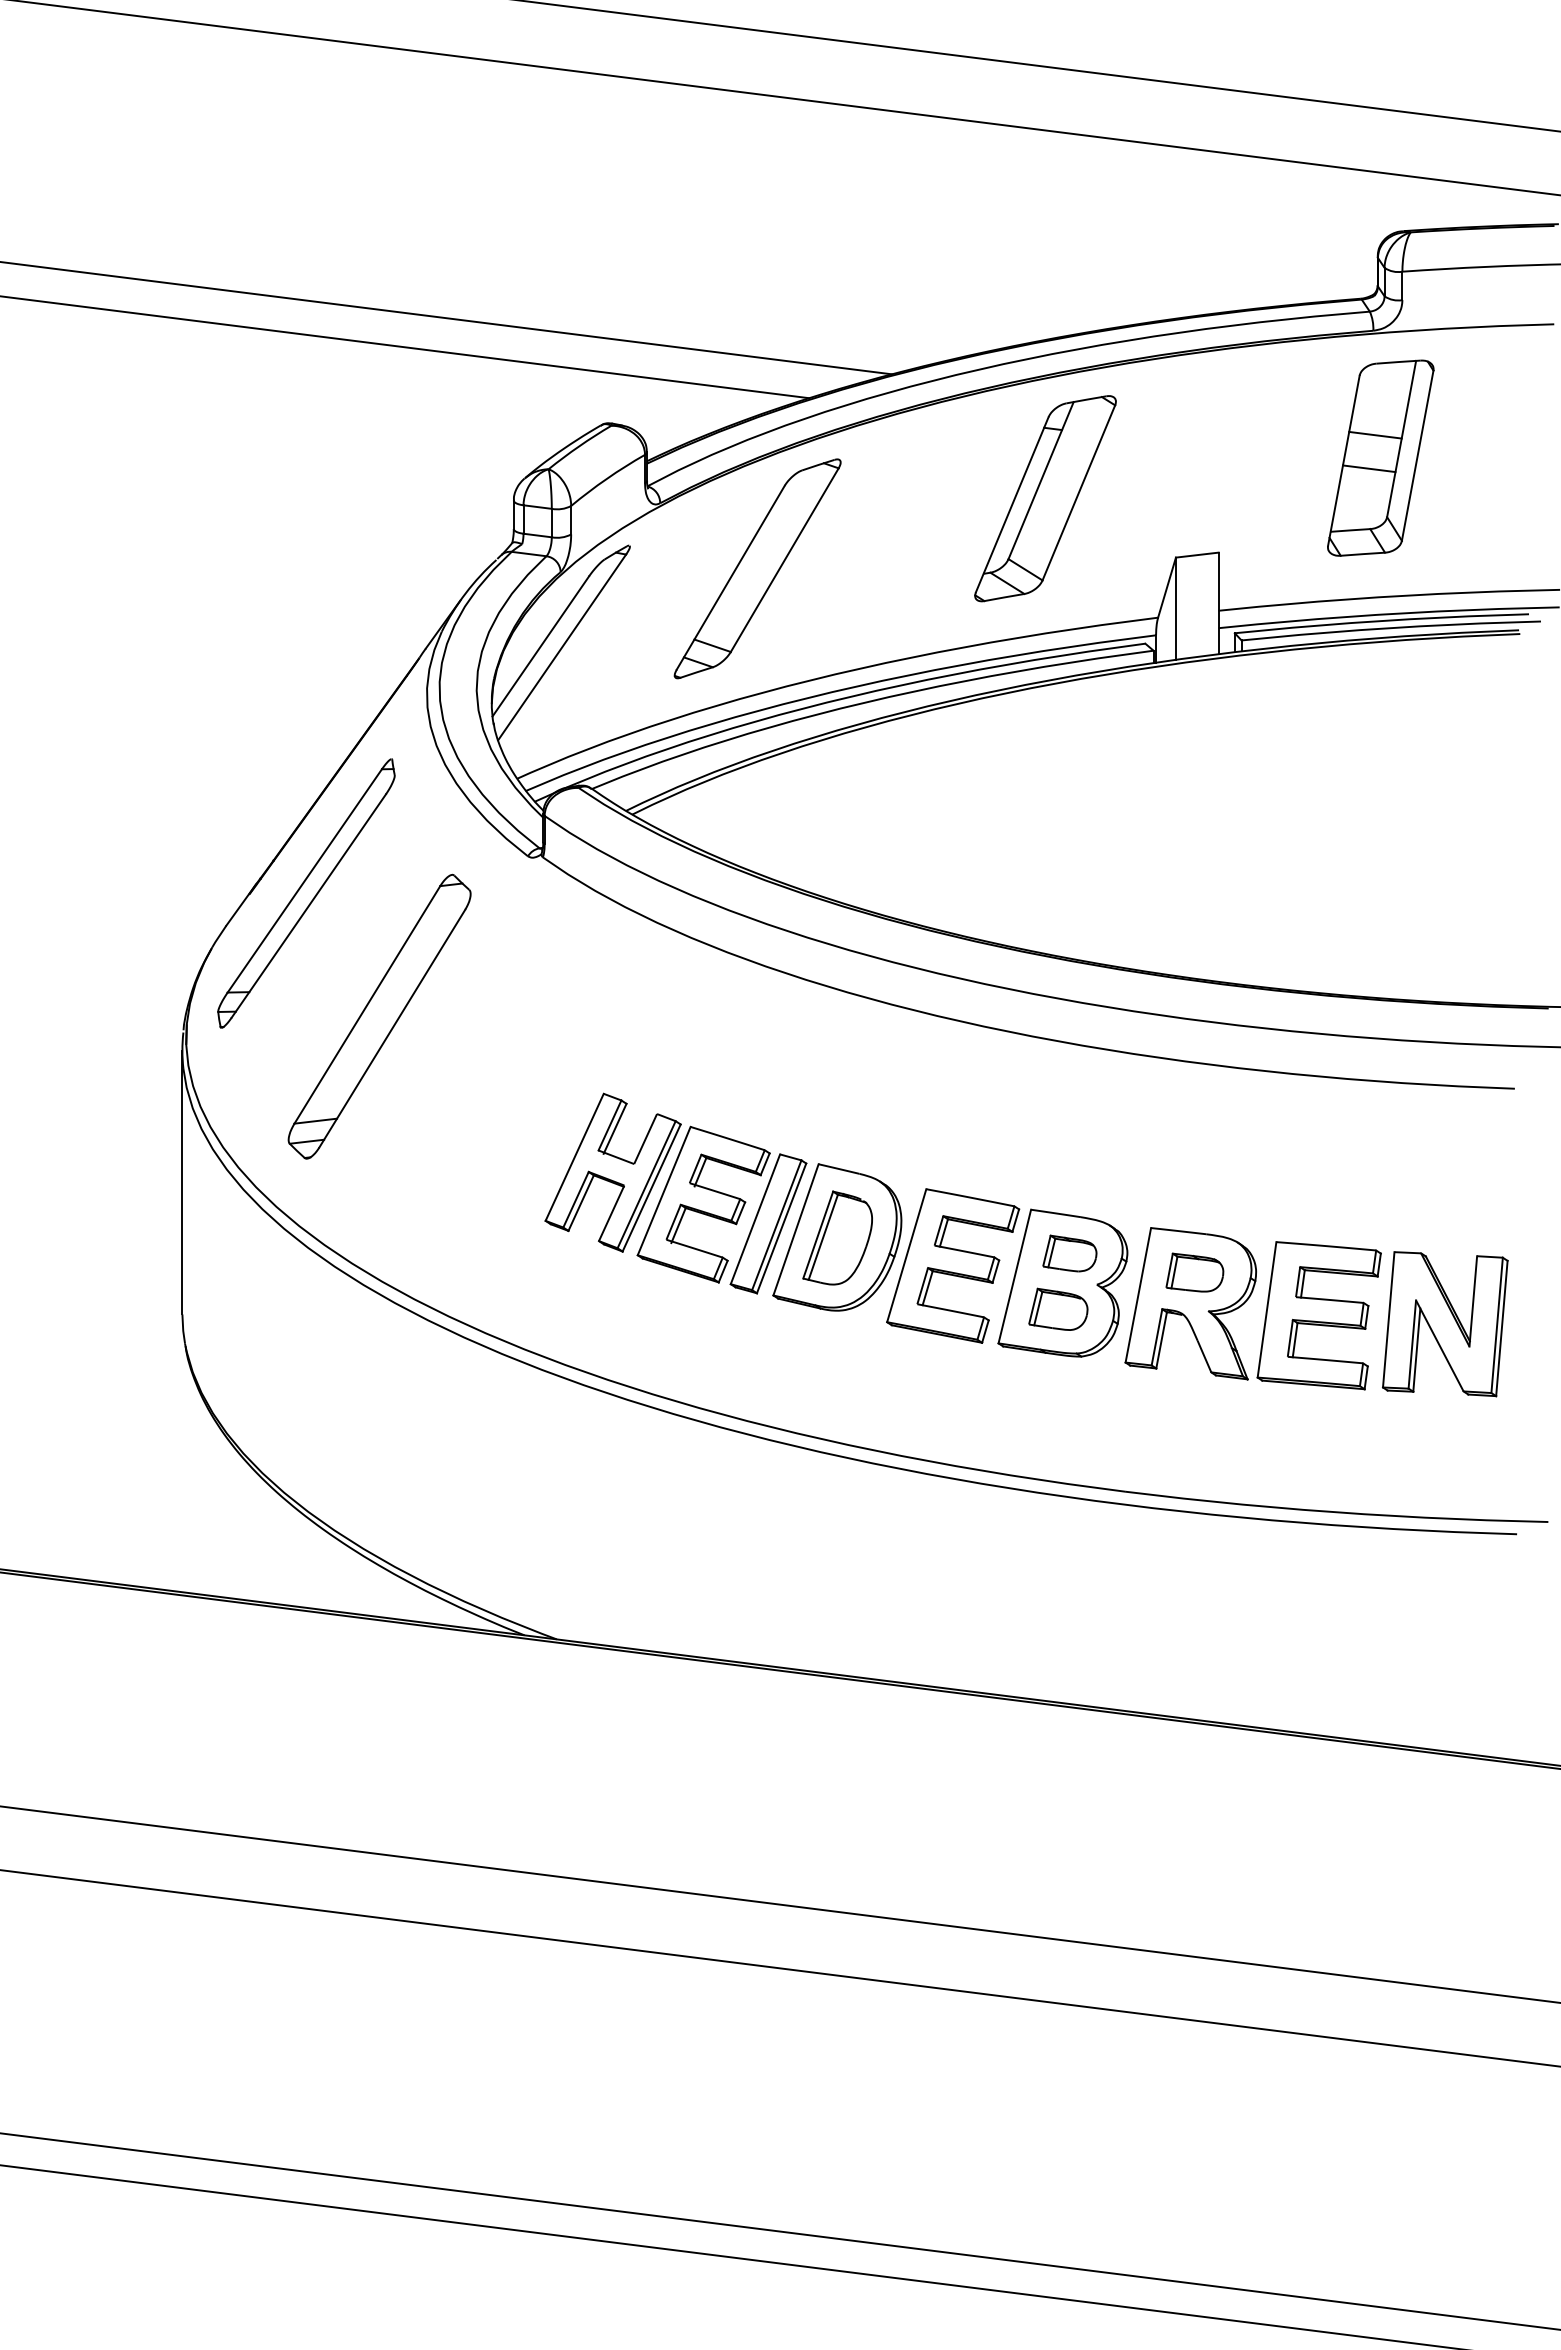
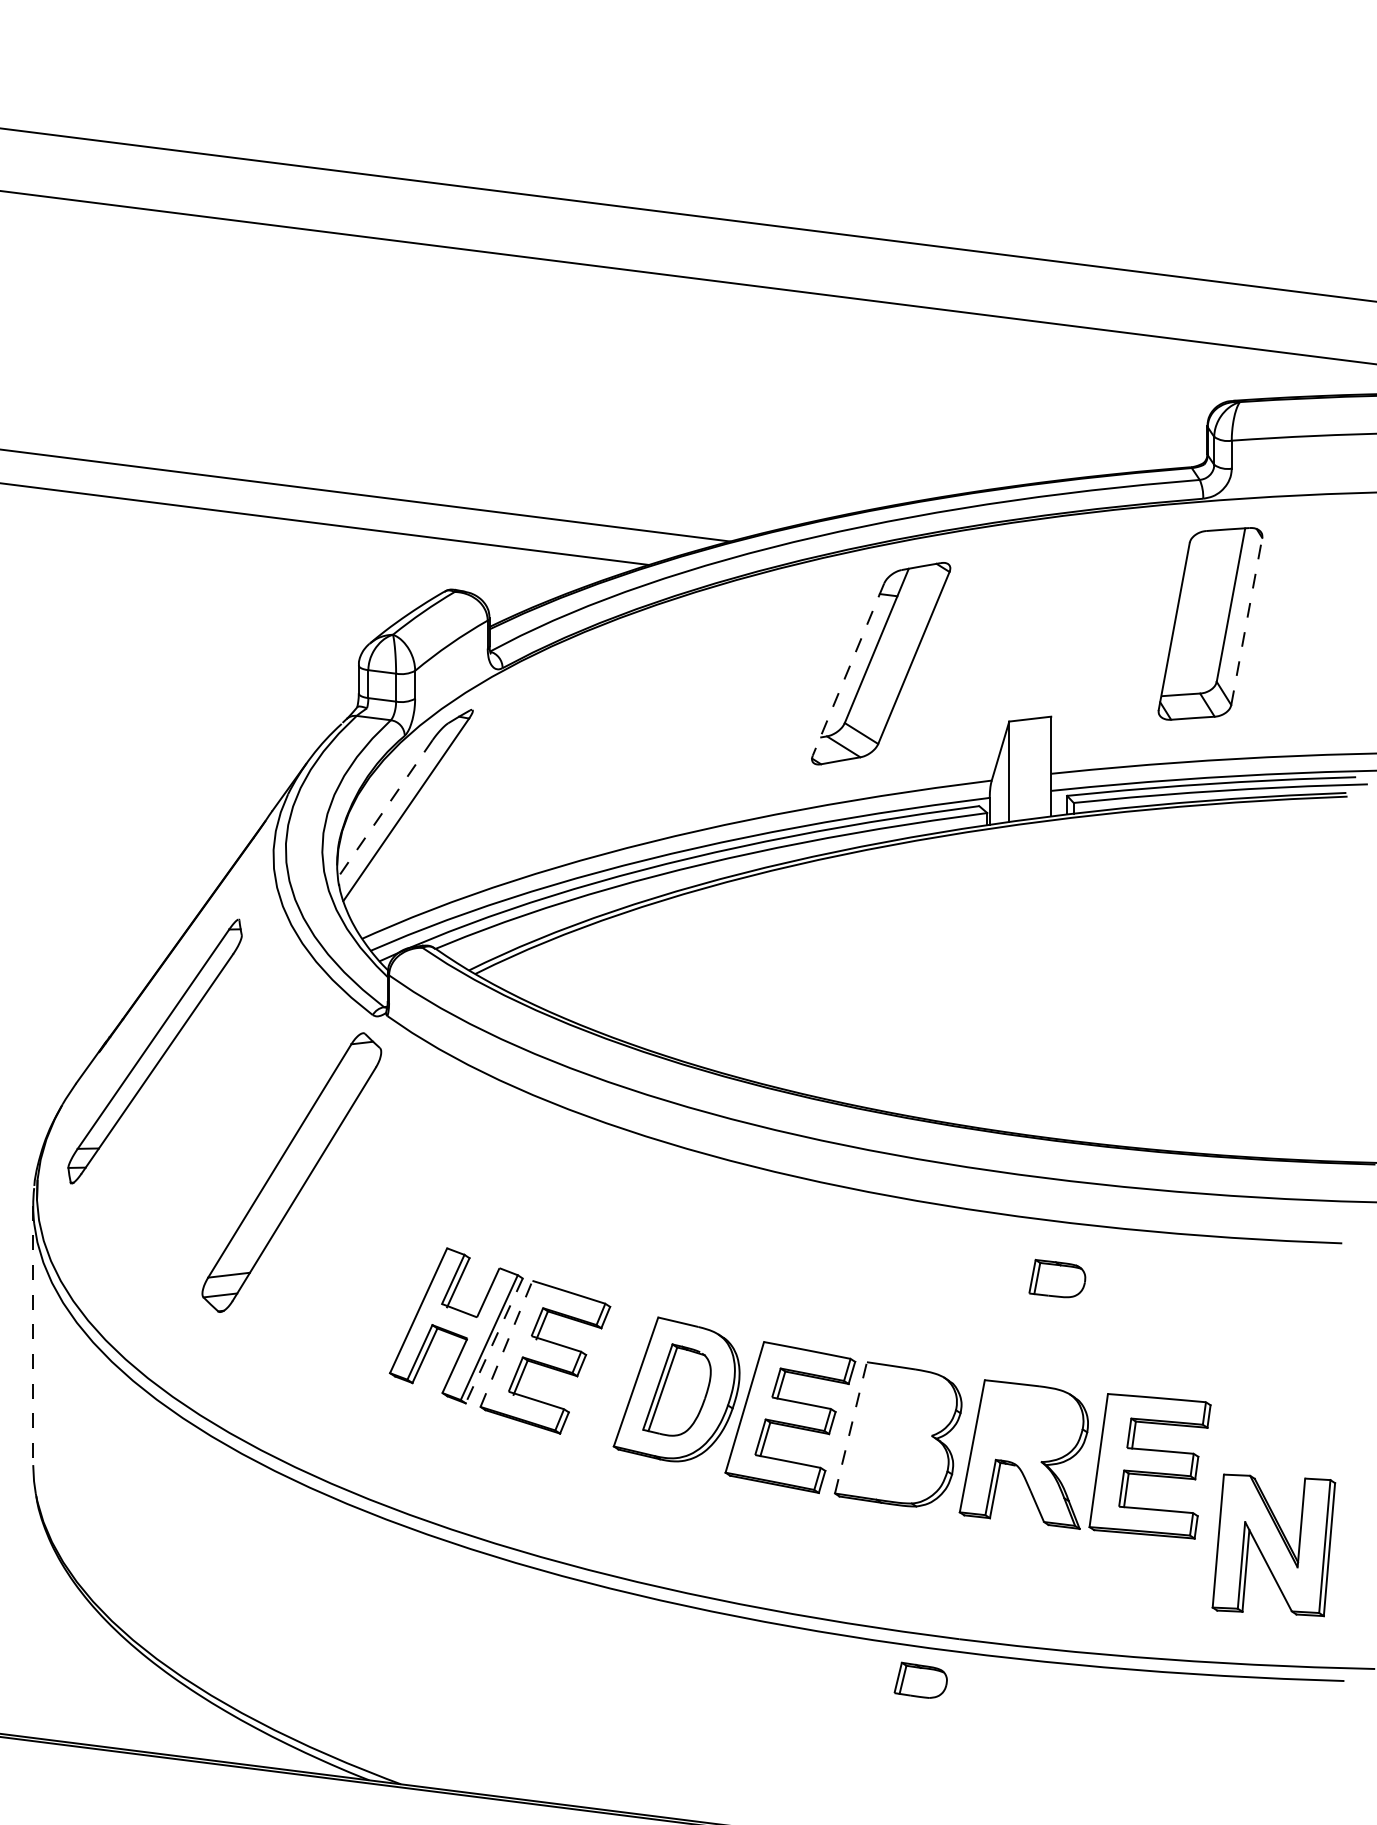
line: (1375, 434) -> (1205, 600), removed
line: (1417, 455) -> (1246, 621), solid -> dashed
line: (1368, 468) -> (1198, 634), removed
line: (1012, 504) -> (848, 669), solid -> dashed
part: (757, 568) -> (598, 732), removed
line: (540, 646) -> (385, 808), solid -> dashed
part: (379, 1016) -> (291, 1172), moved
line: (182, 1182) -> (33, 1335), solid -> dashed
line: (651, 1188) -> (494, 1341), solid -> dashed
line: (664, 1190) -> (506, 1343), solid -> dashed
part: (768, 1223) -> (609, 1375), removed
part: (1069, 1253) -> (920, 1680), moved
part: (1194, 1272) -> (1056, 1278), moved
line: (1014, 1276) -> (850, 1427), solid -> dashed
part: (1058, 1308) -> (893, 1459), removed
part: (1445, 1324) -> (1274, 1545), moved

